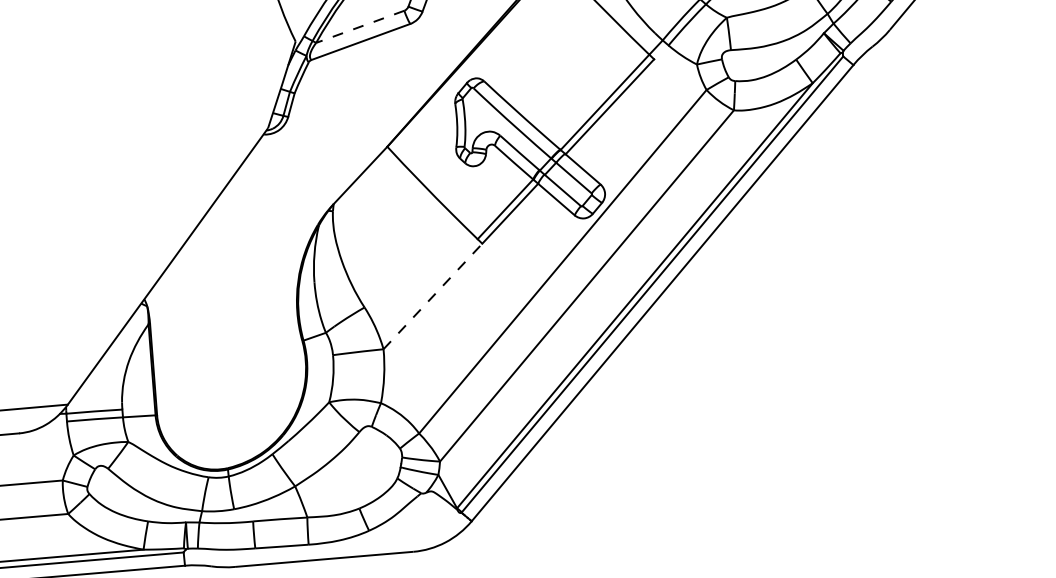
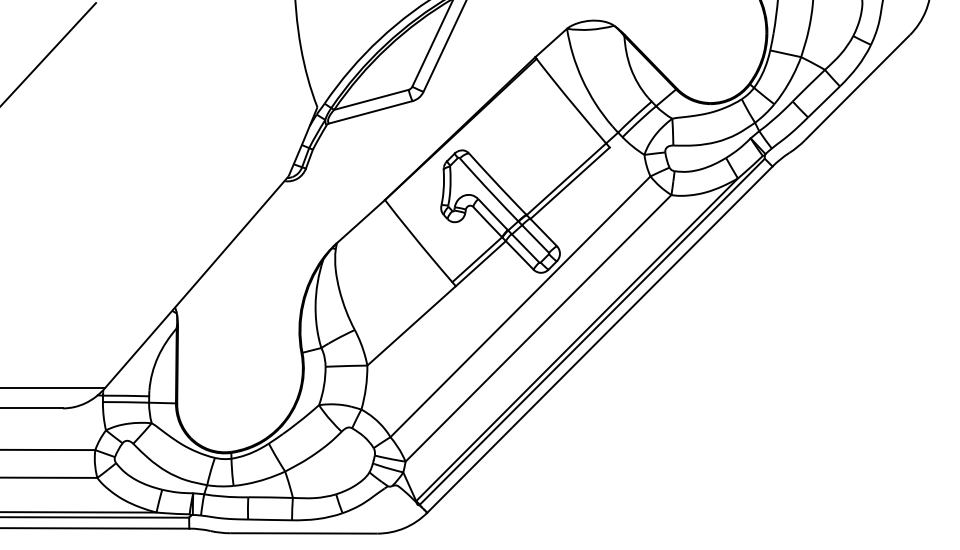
line: (360, 26) -> (371, 99), dashed -> solid
line: (432, 295) -> (411, 325), dashed -> solid

